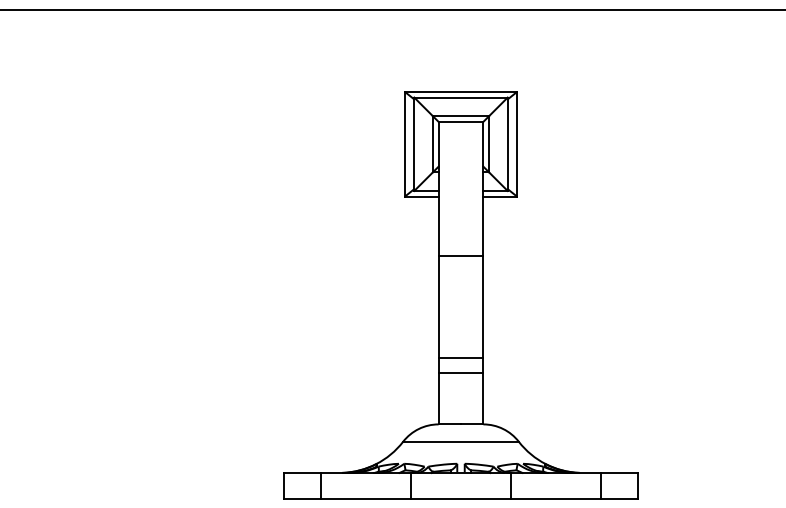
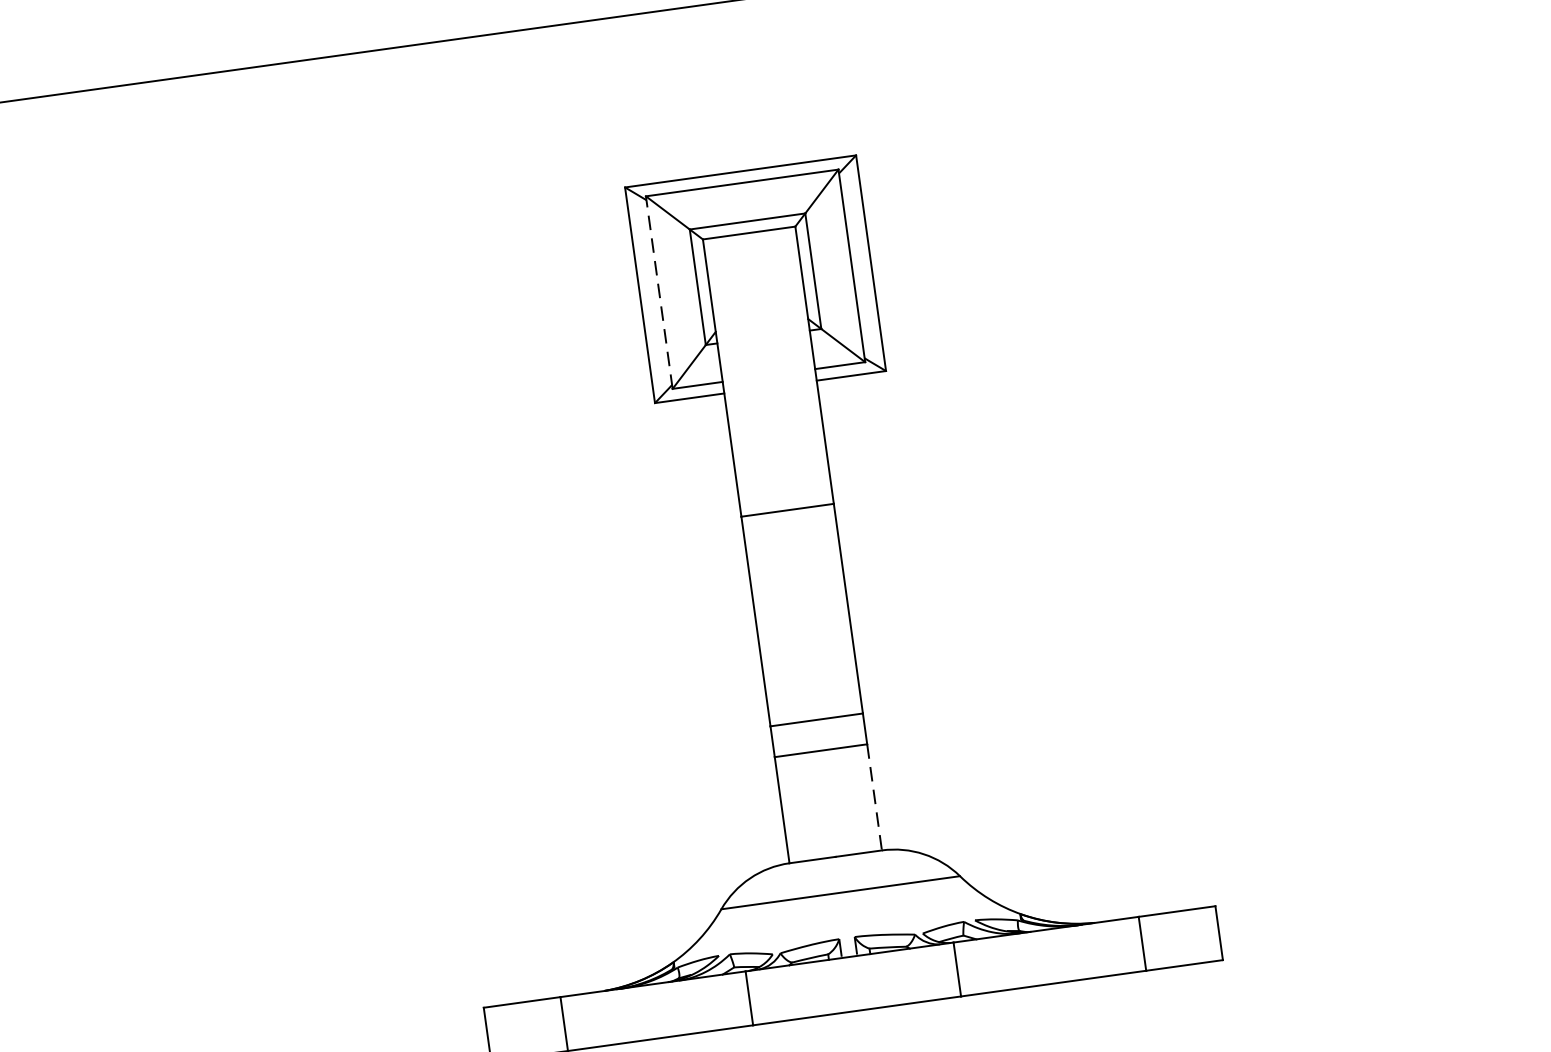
line: (414, 144) -> (659, 293), solid -> dashed
line: (483, 398) -> (874, 797), solid -> dashed

